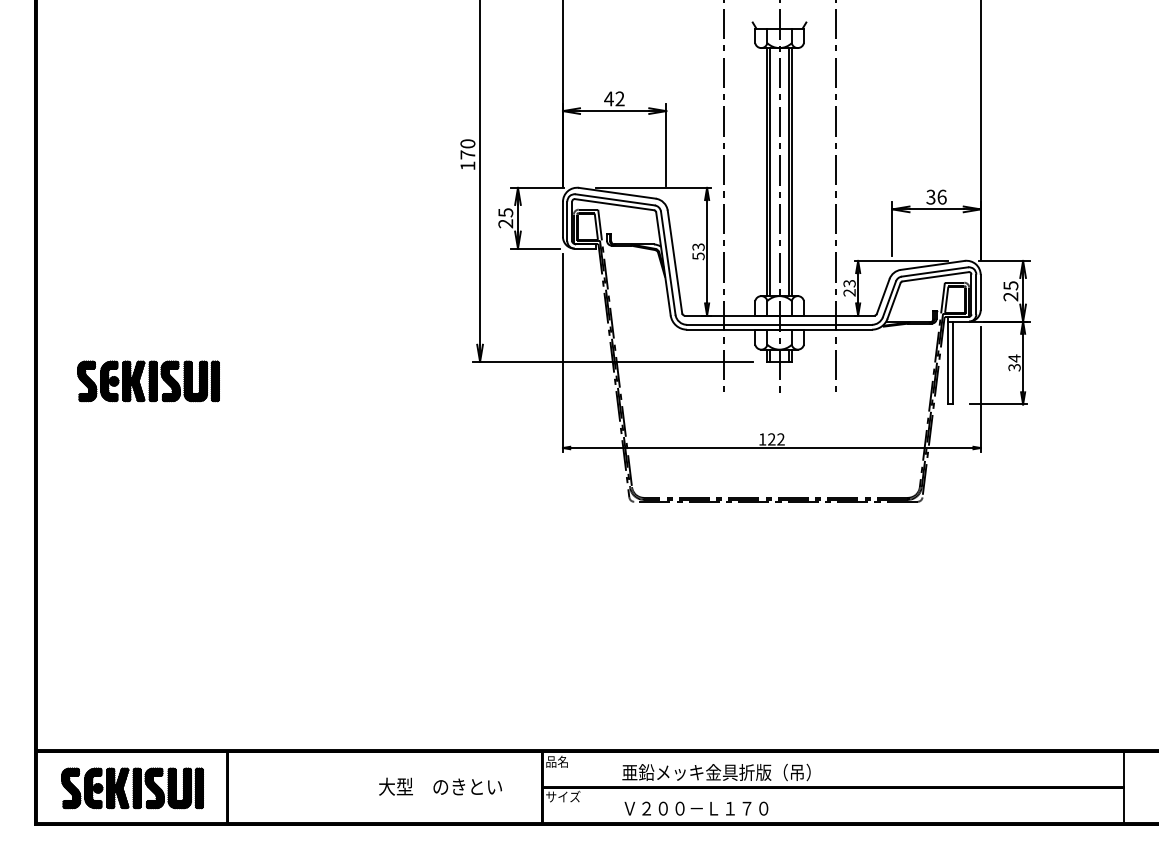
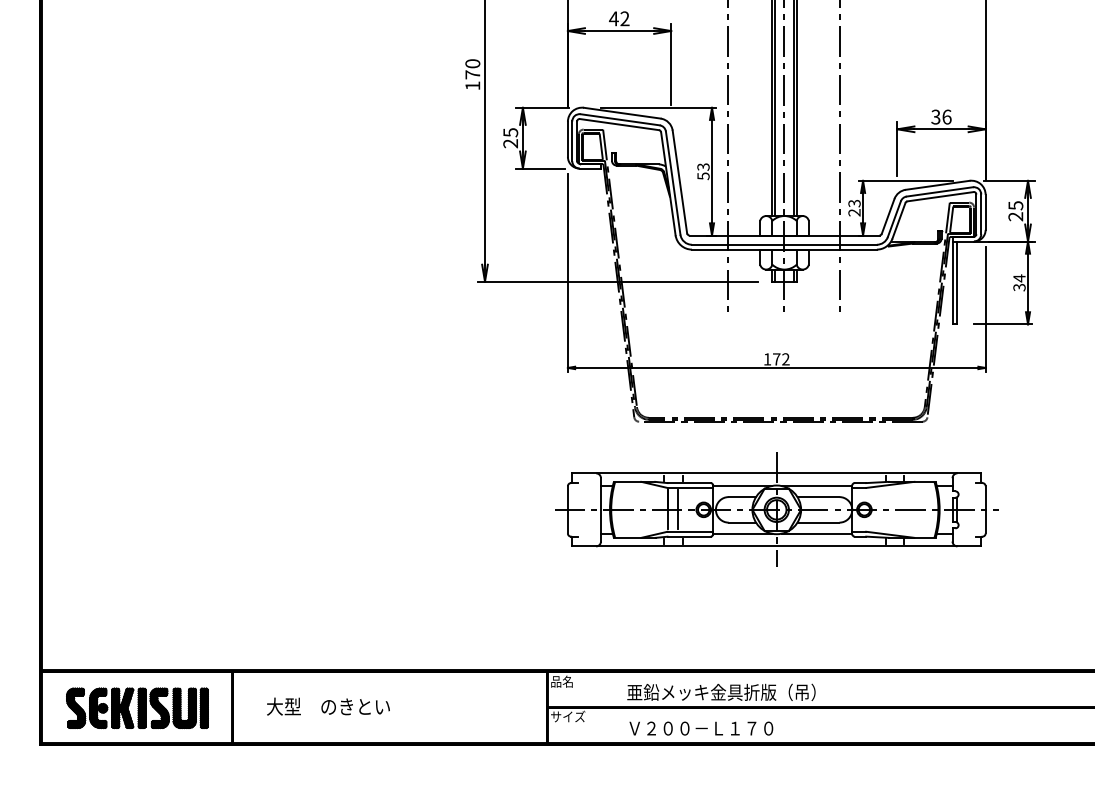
part: (148, 381) -> (153, 301), removed
text: (771, 439) -> (776, 359), 122 -> 172
part: (771, 589) -> (776, 509), added
text: (440, 786) -> (328, 706), moved

